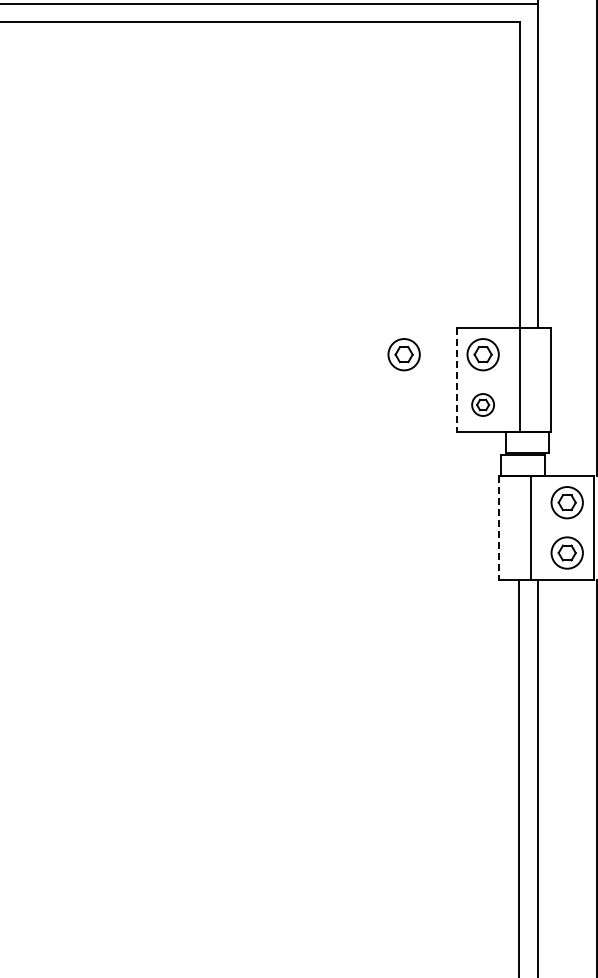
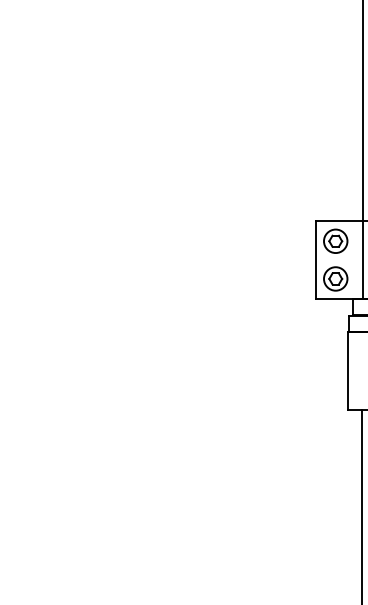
part: (403, 354) -> (276, 241), removed
line: (456, 379) -> (315, 259), dashed -> solid
part: (482, 404) -> (335, 278), size x1.43
line: (499, 527) -> (347, 370), dashed -> solid

